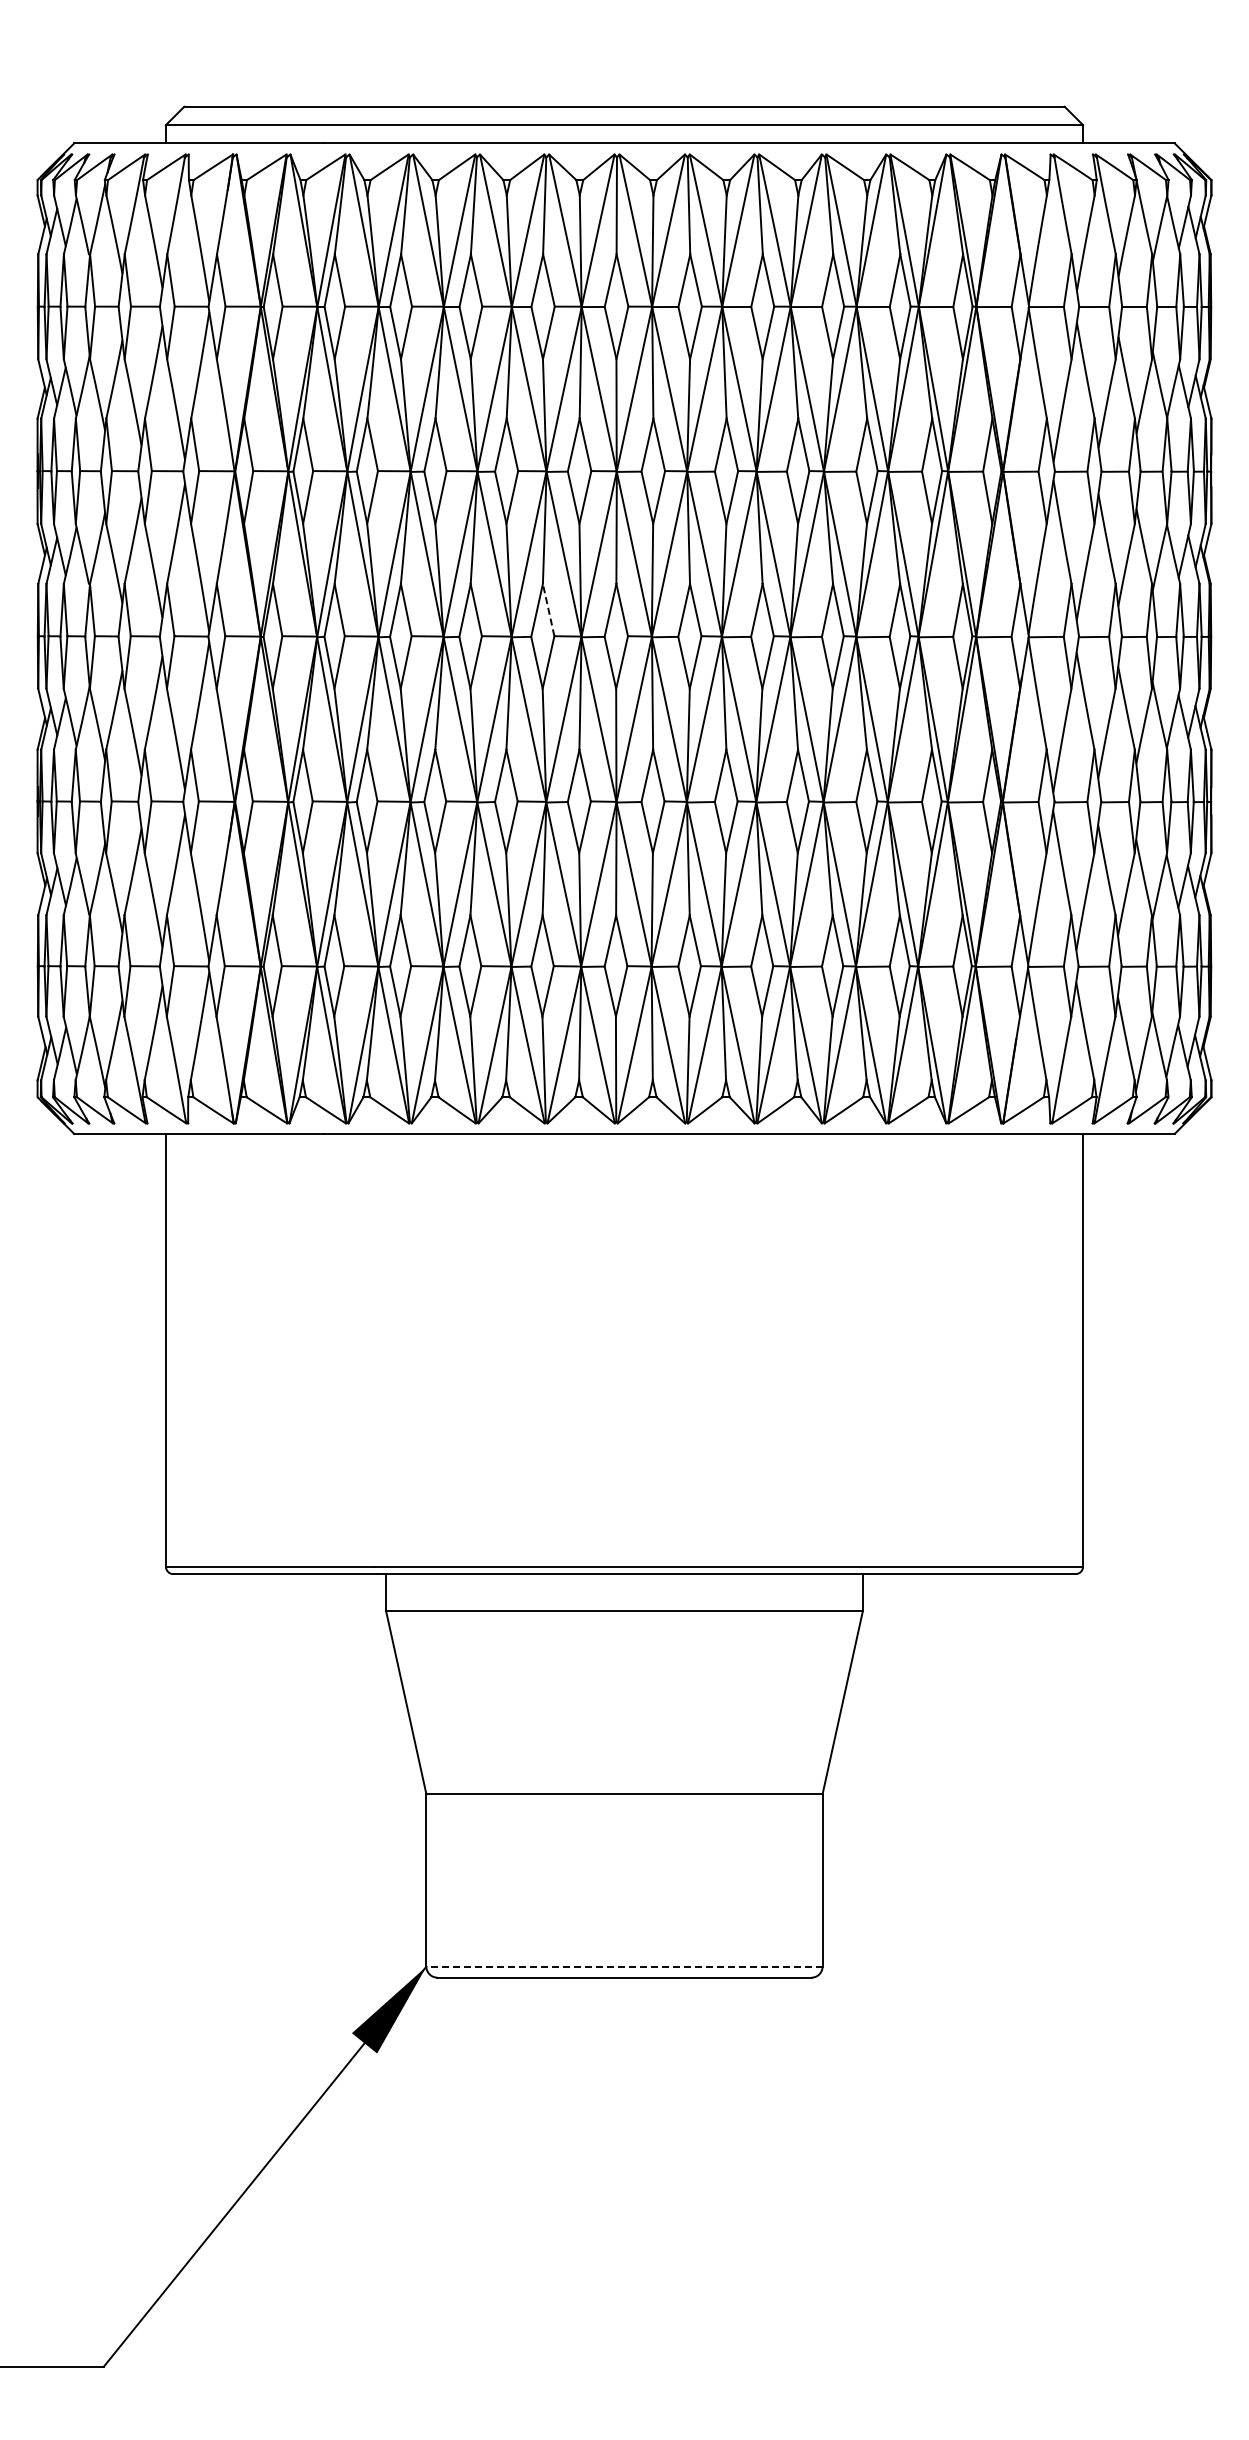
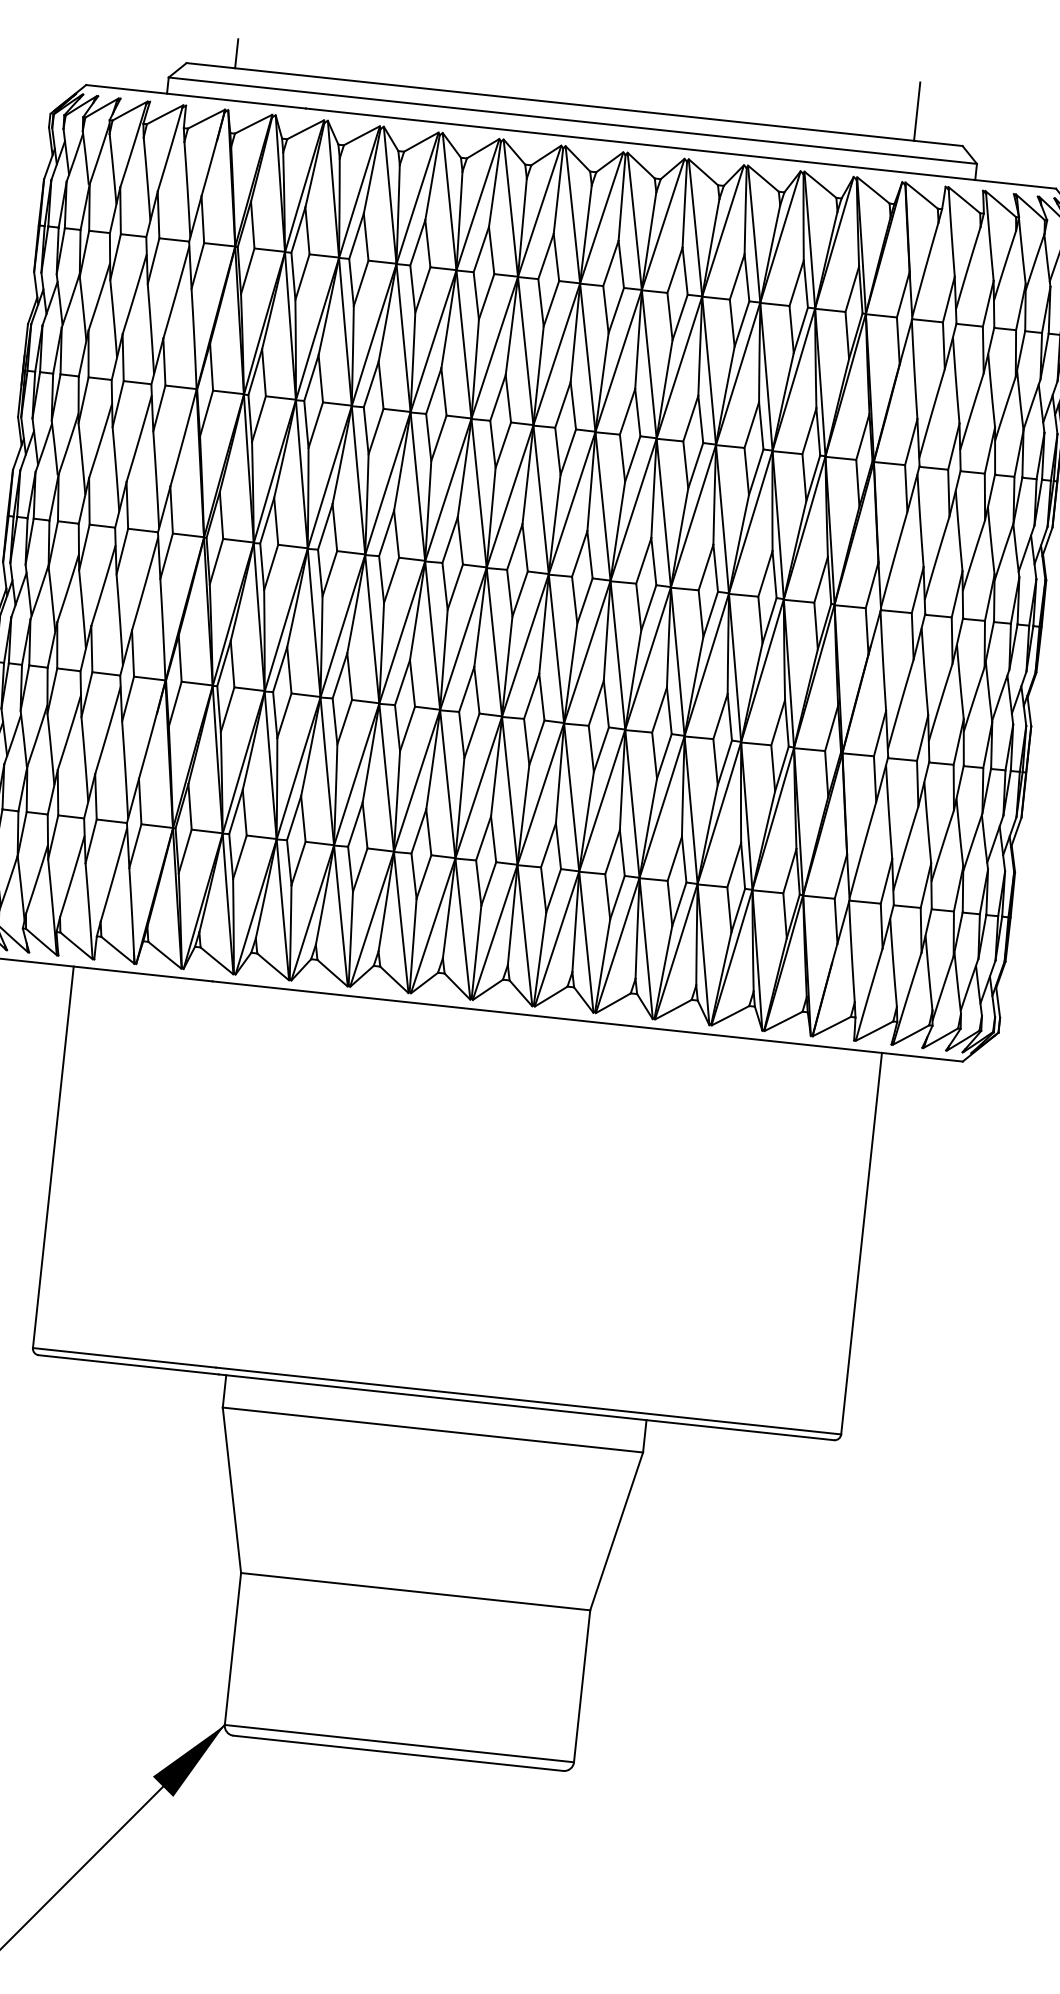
line: (1009, 73) -> (917, 111), added
line: (239, 89) -> (236, 53), added
line: (548, 610) -> (460, 541), dashed -> solid
line: (624, 1966) -> (399, 1743), dashed -> solid

